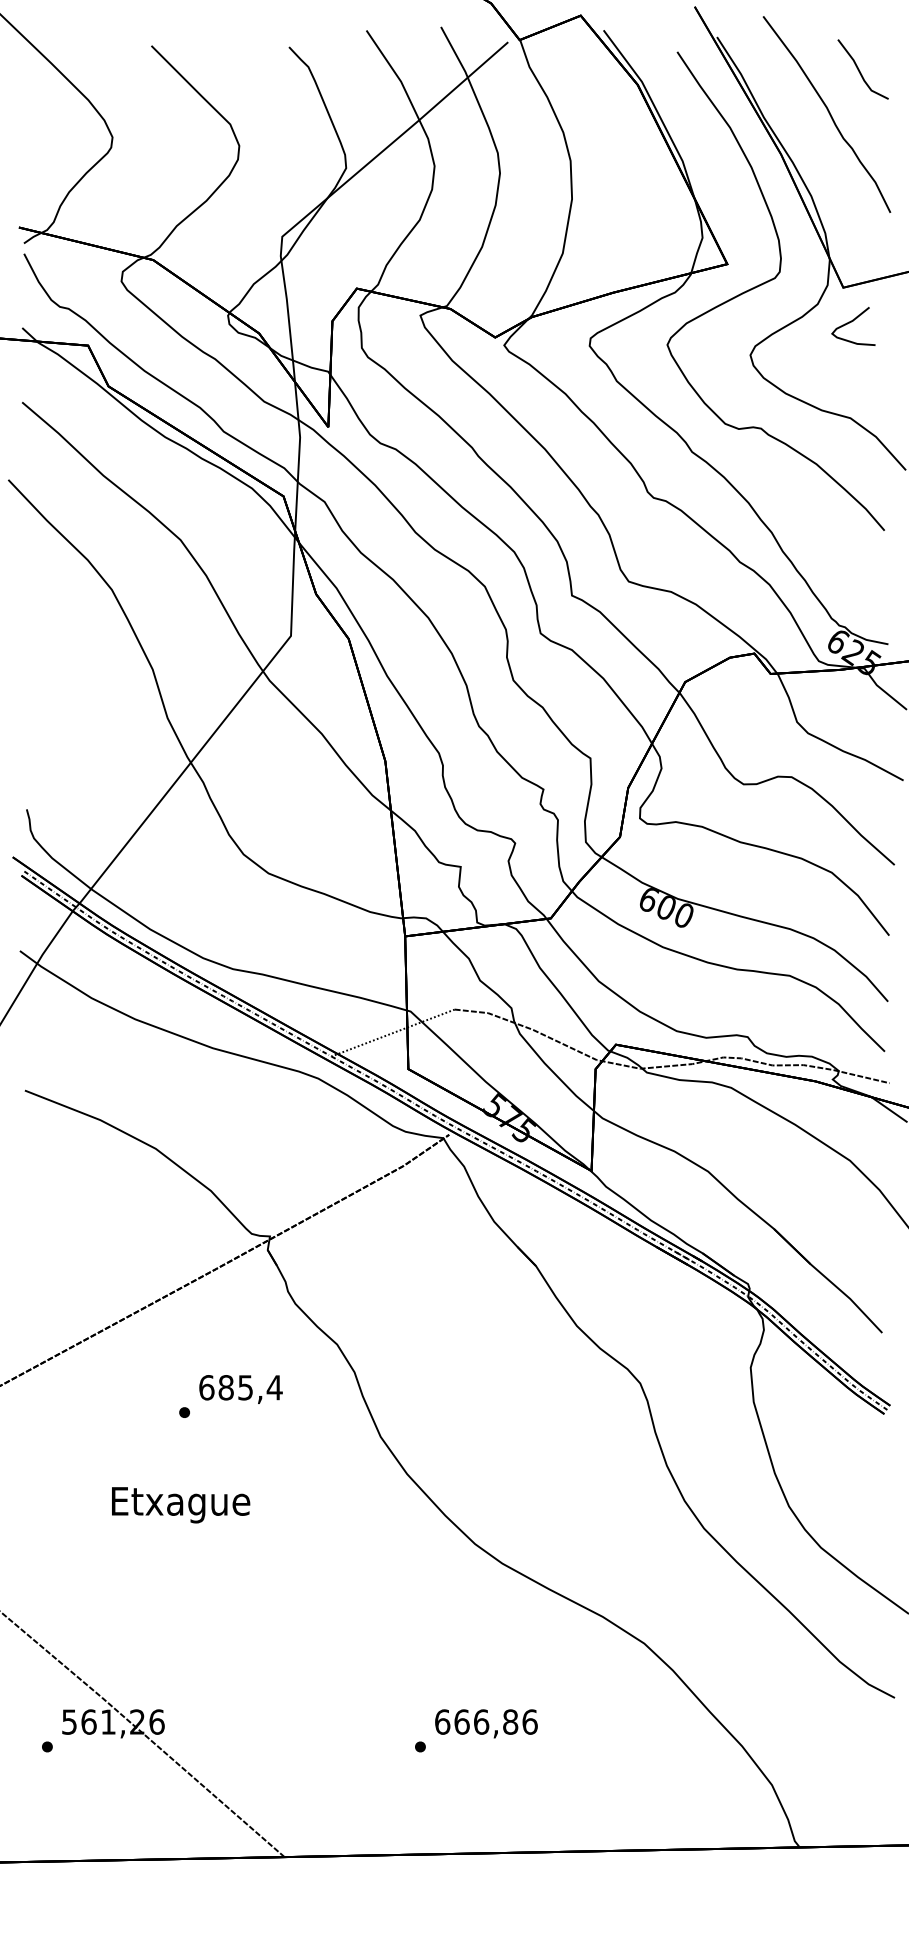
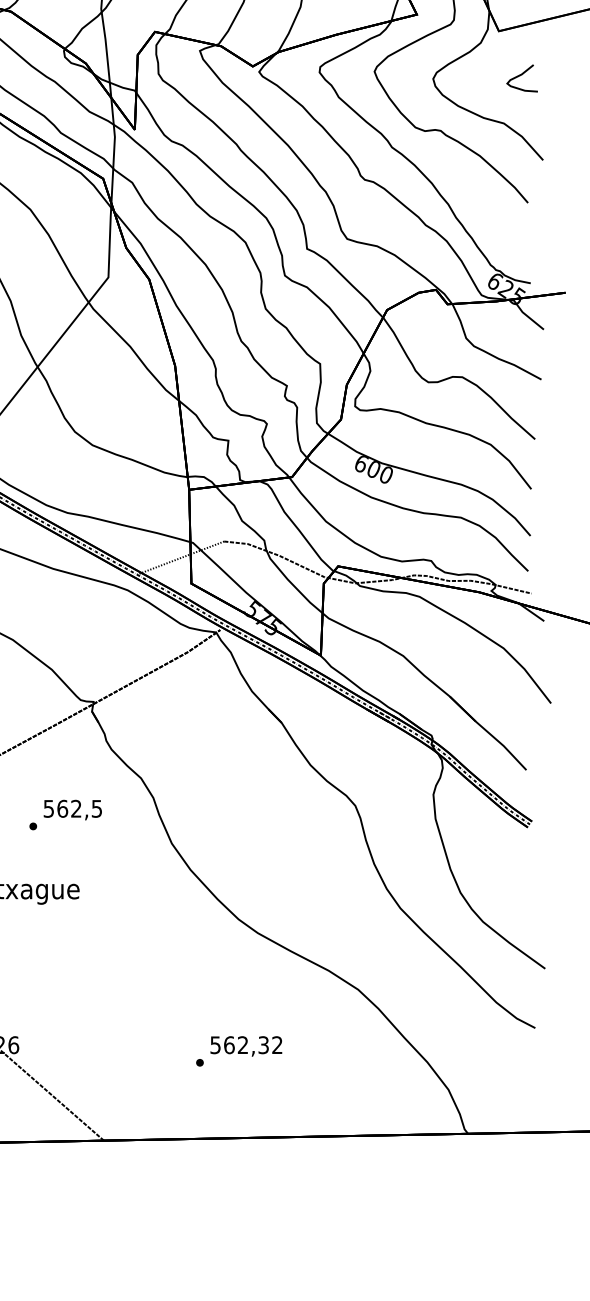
curve: (851, 322) -> (520, 75), moved
text: (240, 1387) -> (72, 808), 685,4 -> 562,5
text: (486, 1721) -> (246, 1044), 666,86 -> 562,32

